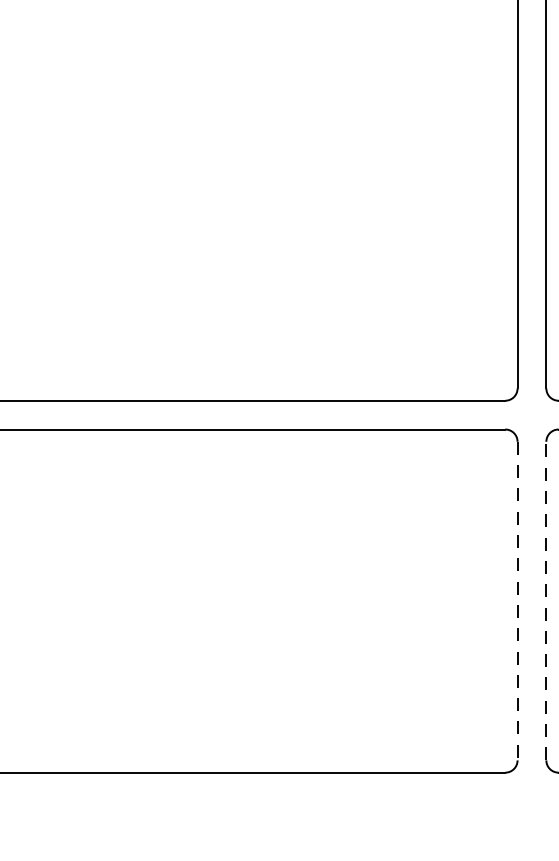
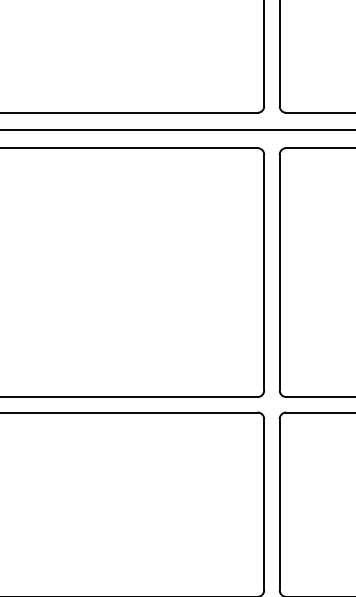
line: (518, 600) -> (264, 504), dashed -> solid
line: (546, 600) -> (279, 504), dashed -> solid

